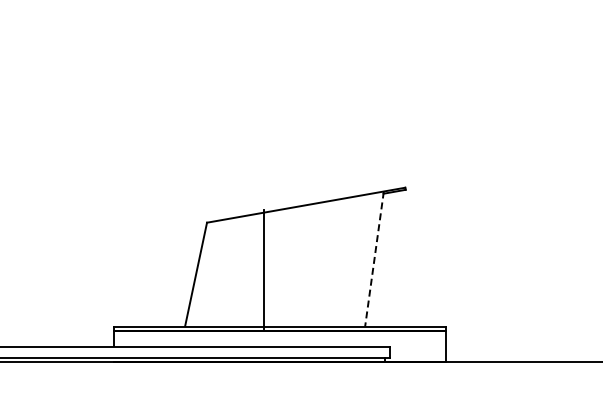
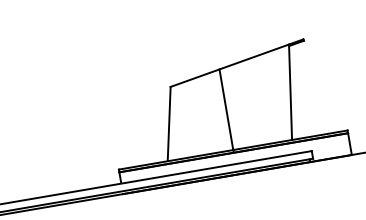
line: (374, 259) -> (290, 92), dashed -> solid
line: (264, 268) -> (226, 109), moved

